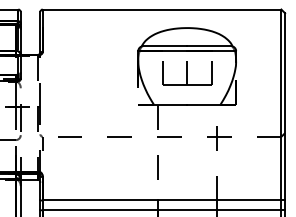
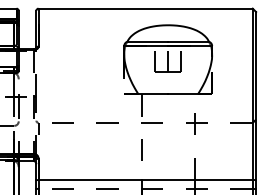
part: (186, 72) -> (167, 65), size x0.6
line: (161, 209) -> (145, 188), solid -> dashed

